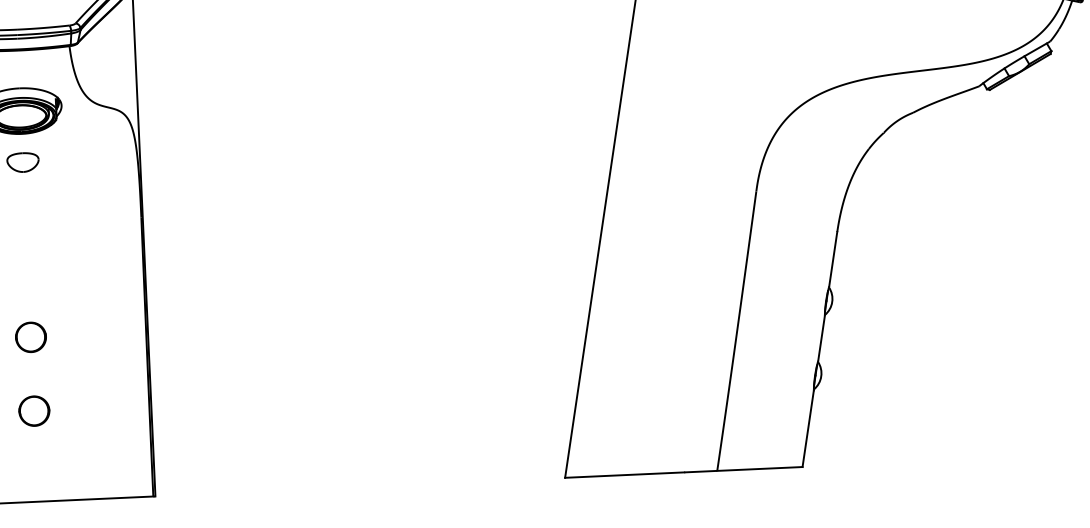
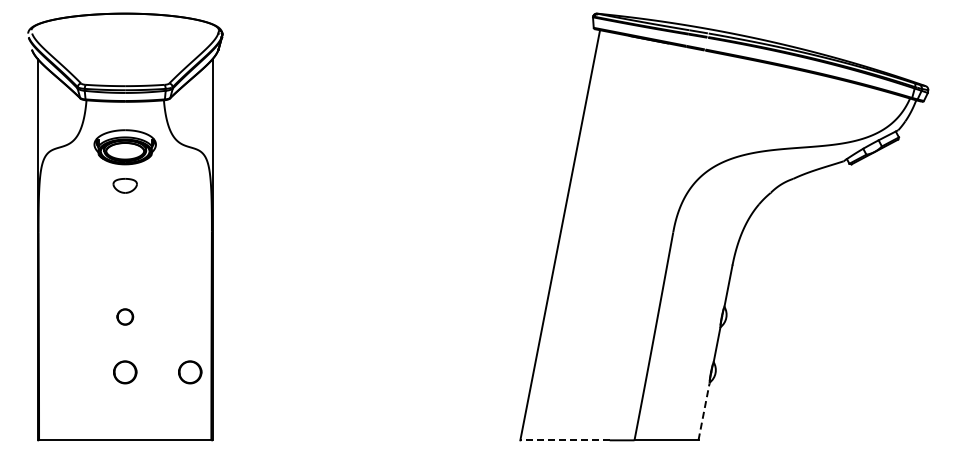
part: (31, 336) -> (125, 316), size x0.7
part: (121, 407) -> (190, 372), added
line: (808, 428) -> (704, 411), solid -> dashed
line: (625, 475) -> (565, 440), solid -> dashed

